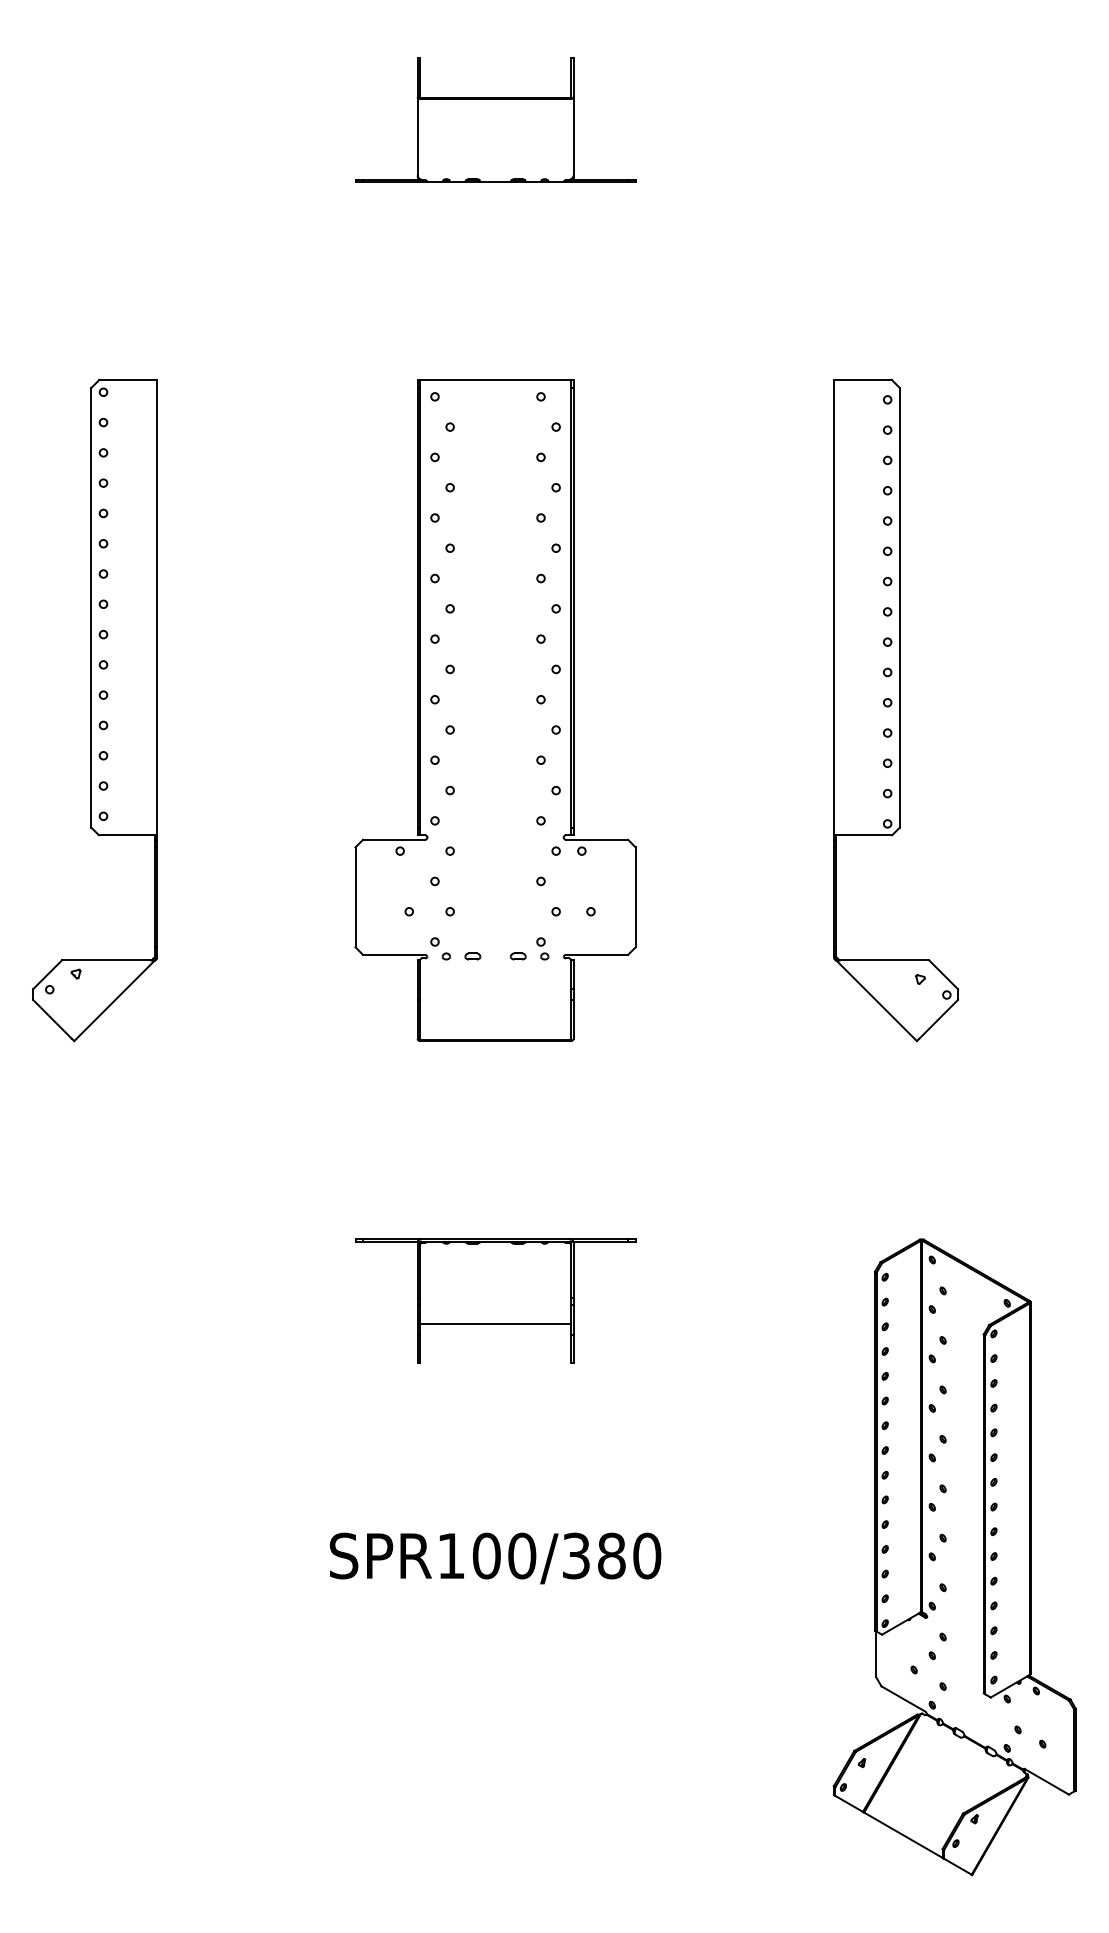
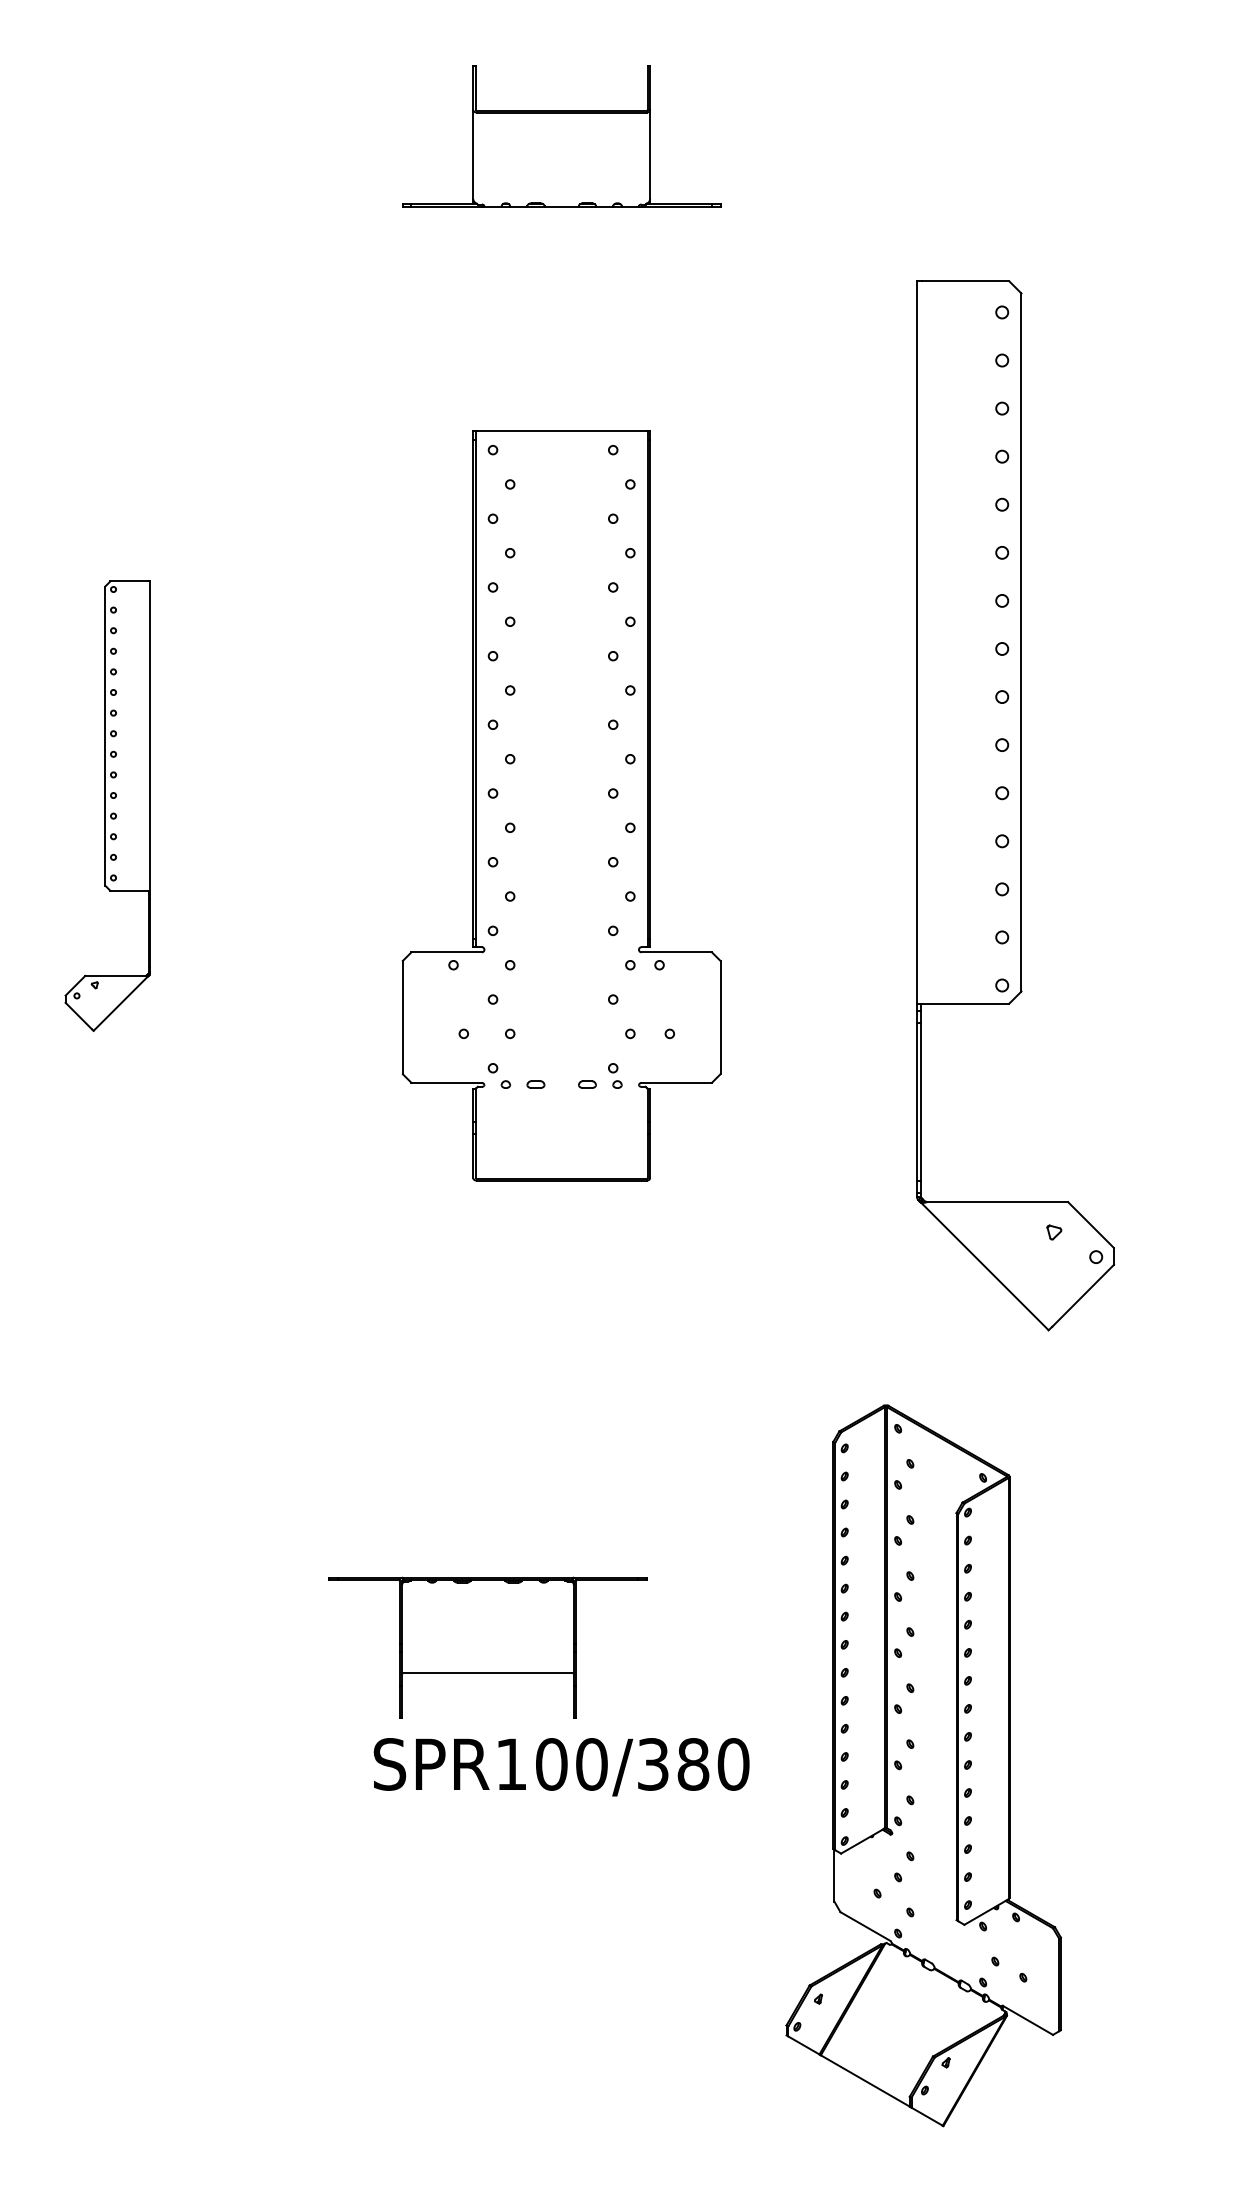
part: (95, 710) -> (108, 805), size x0.6
part: (896, 710) -> (1016, 805), size x1.4
part: (495, 1300) -> (487, 1647), moved
part: (954, 1557) -> (923, 1766), moved

